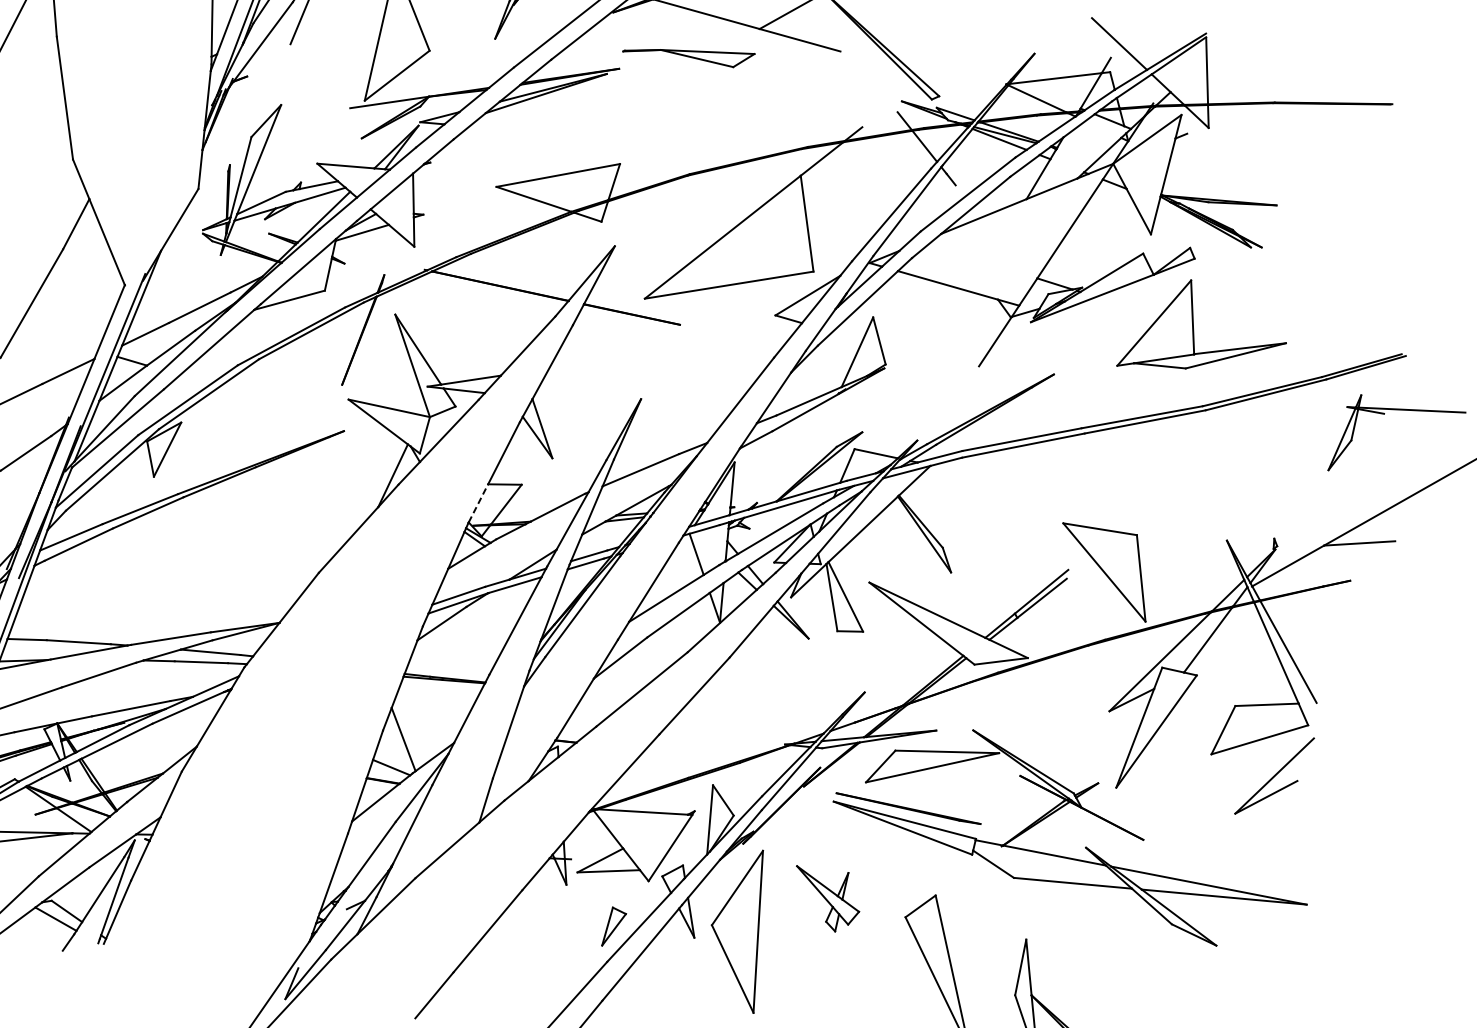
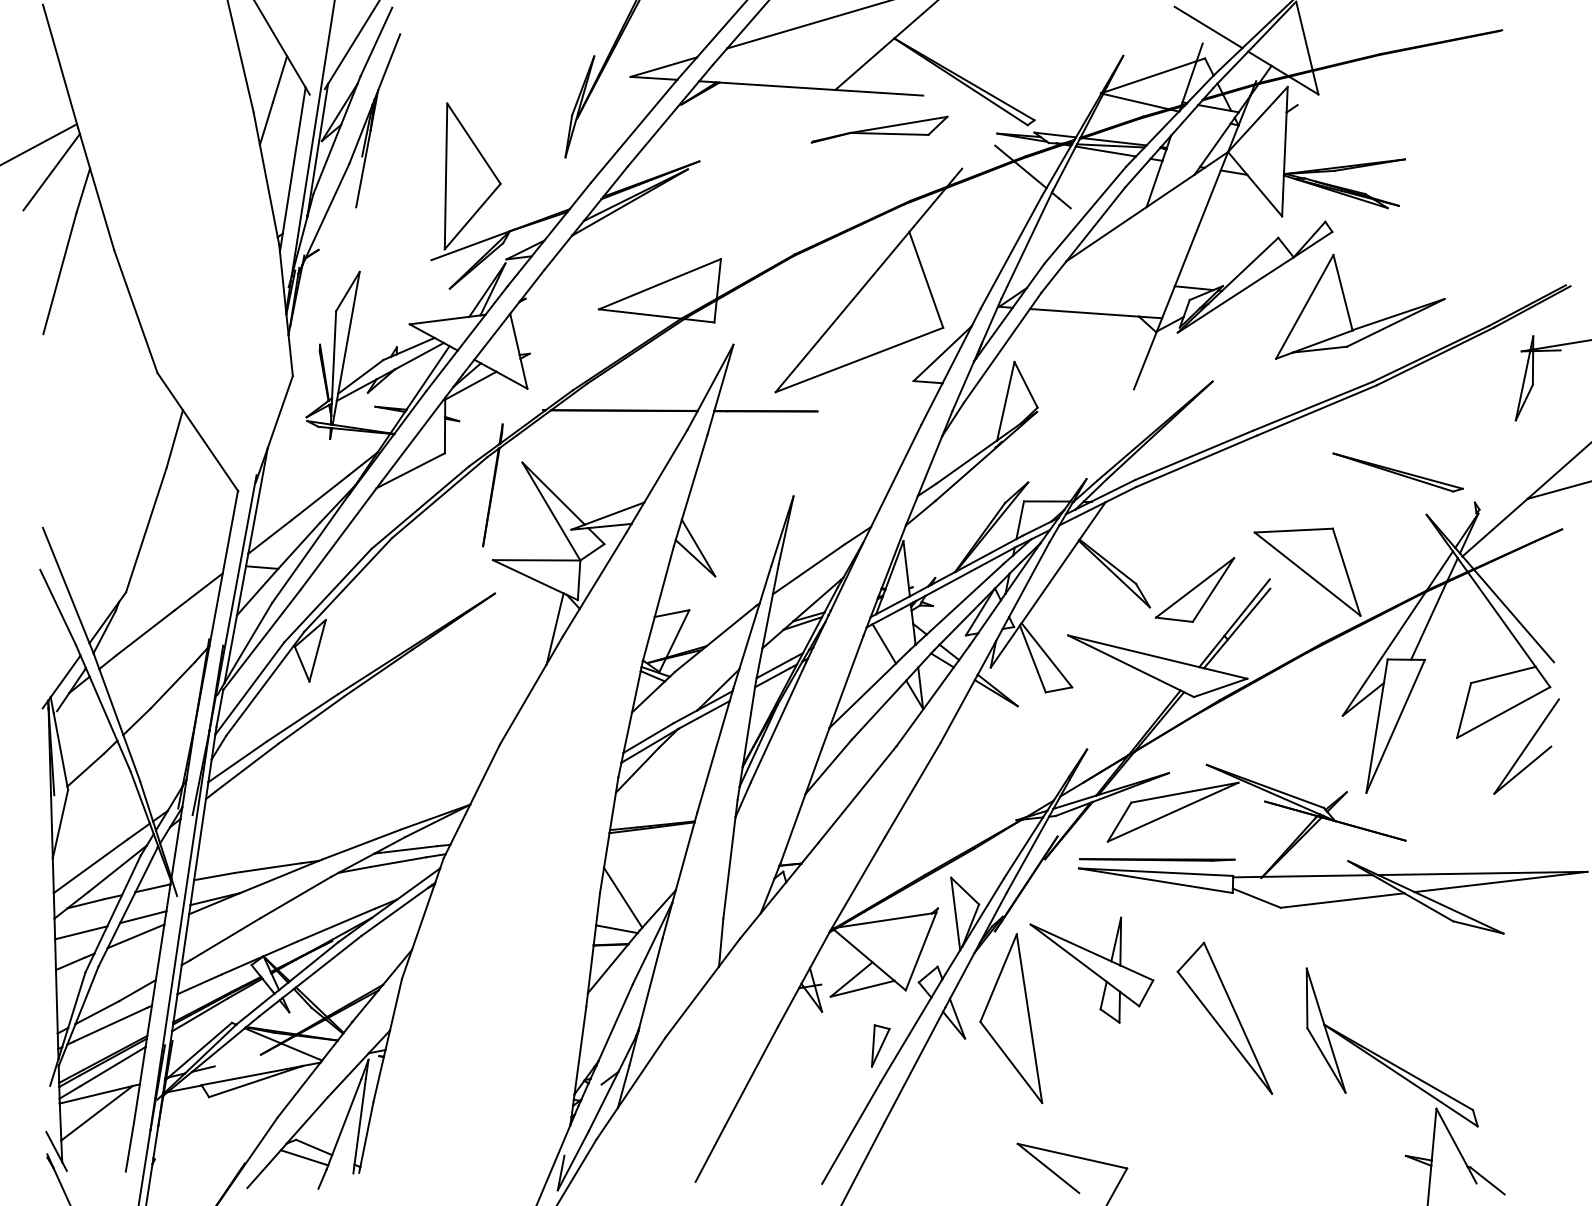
part: (688, 52) -> (879, 129), moved
part: (1208, 495) -> (1397, 472), added
line: (479, 503) -> (649, 638), dashed -> solid
part: (996, 564) -> (1194, 589), added
part: (825, 898) -> (1091, 969), size x1.67

